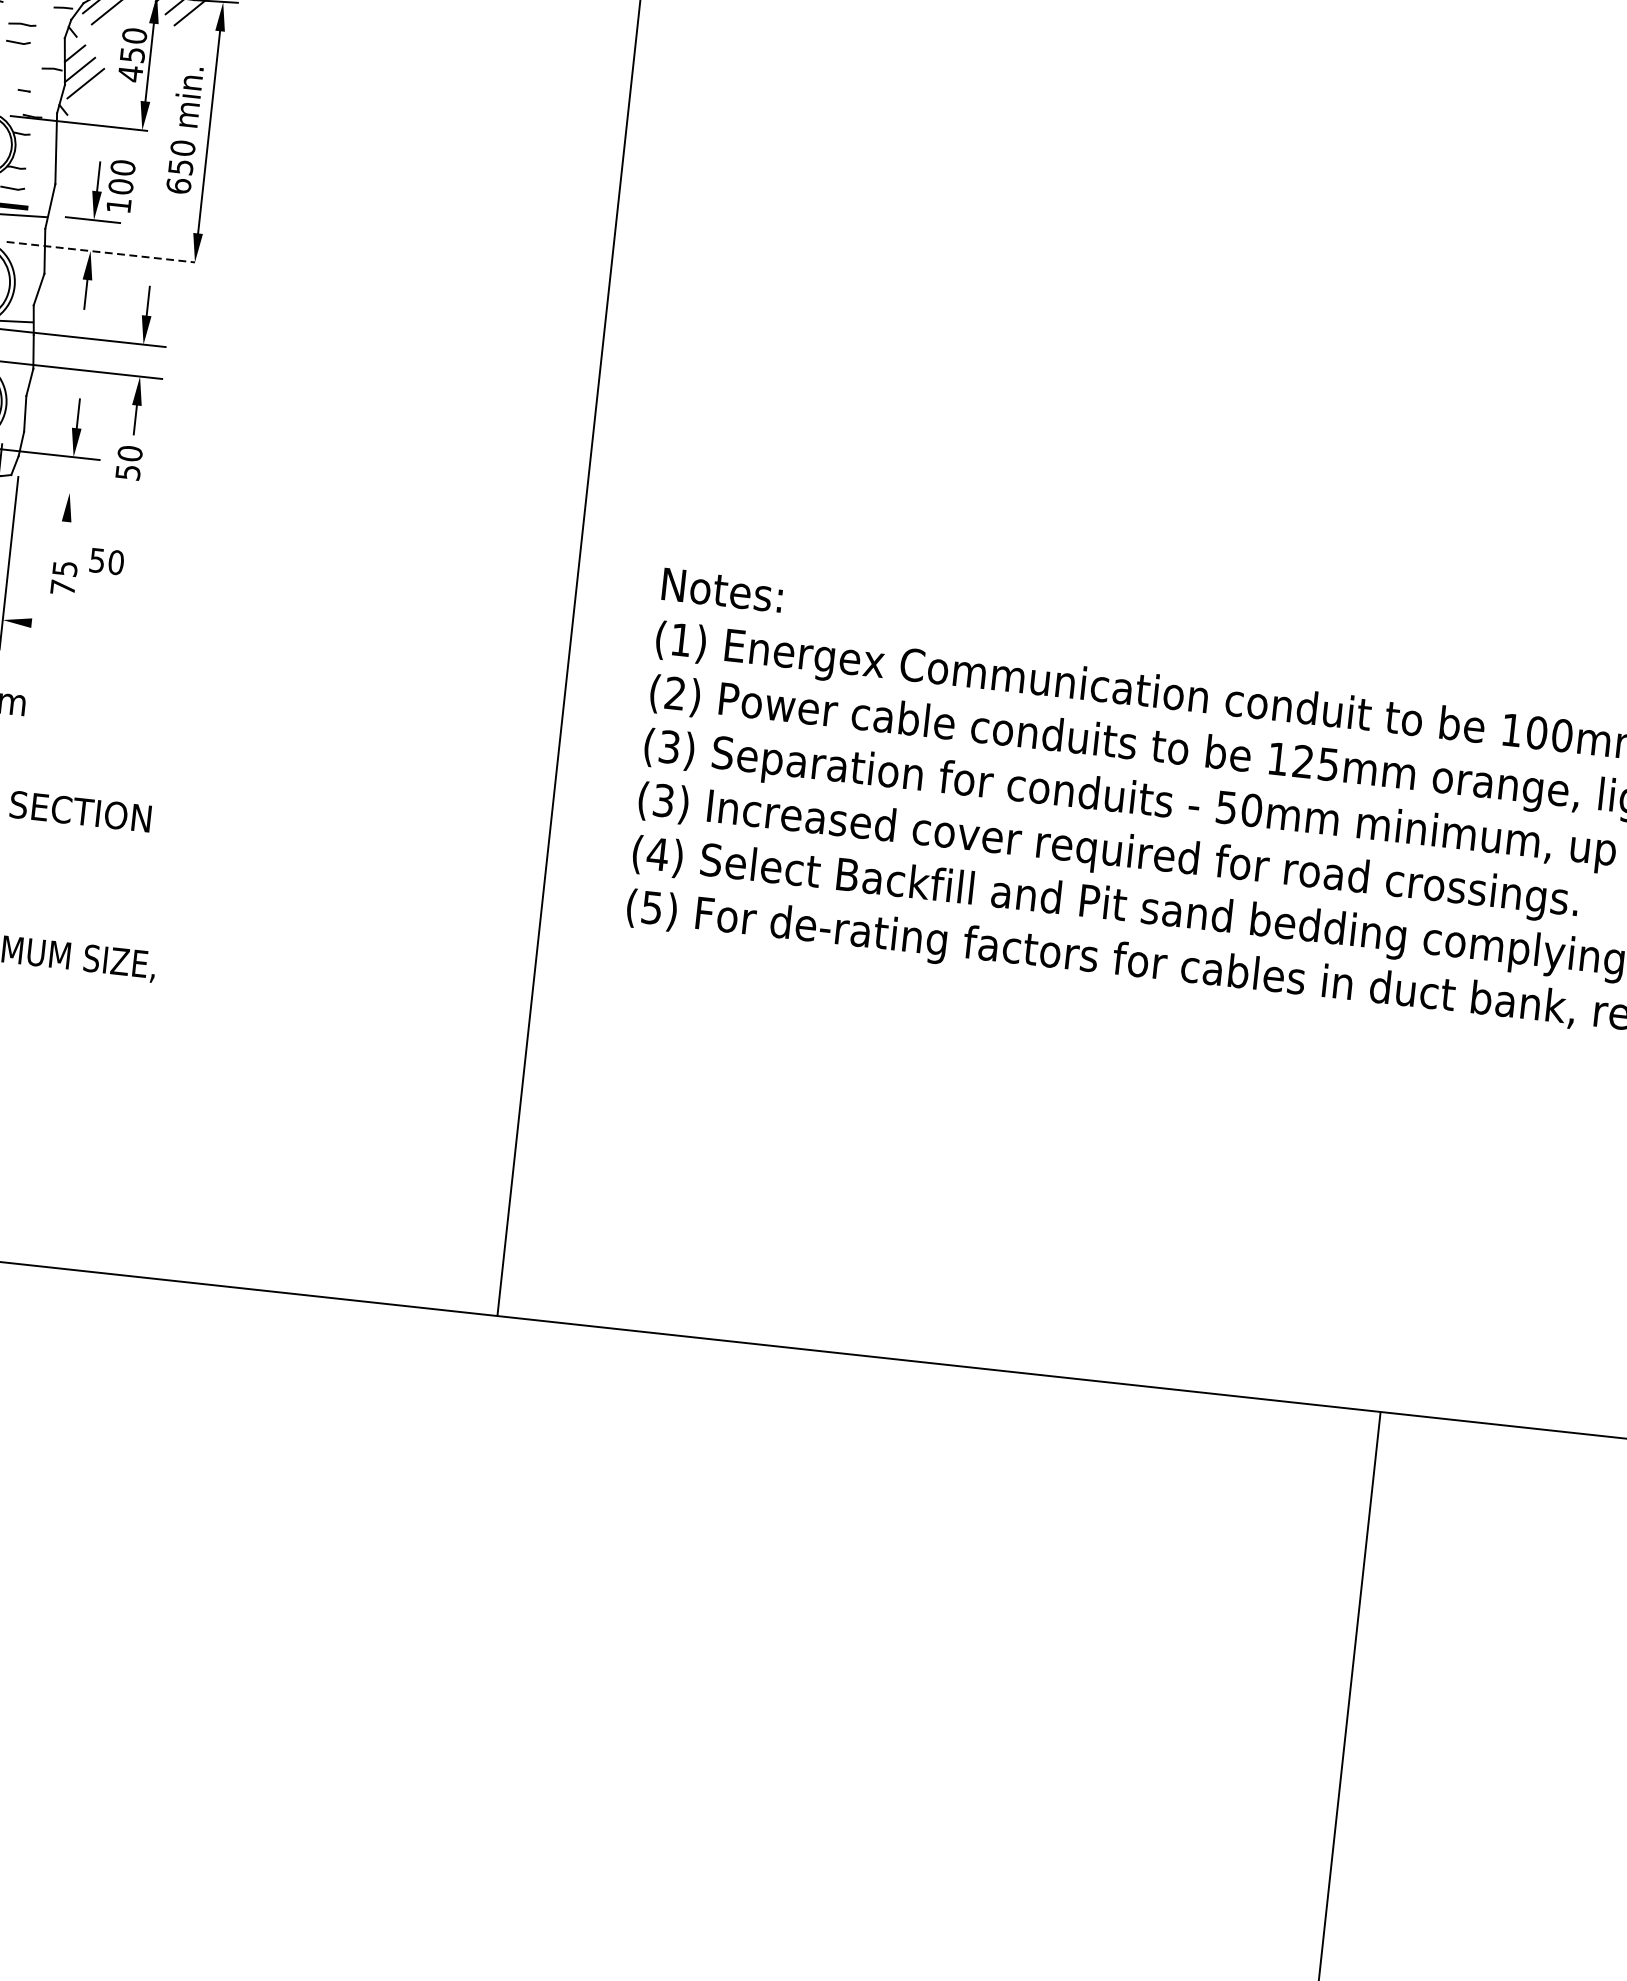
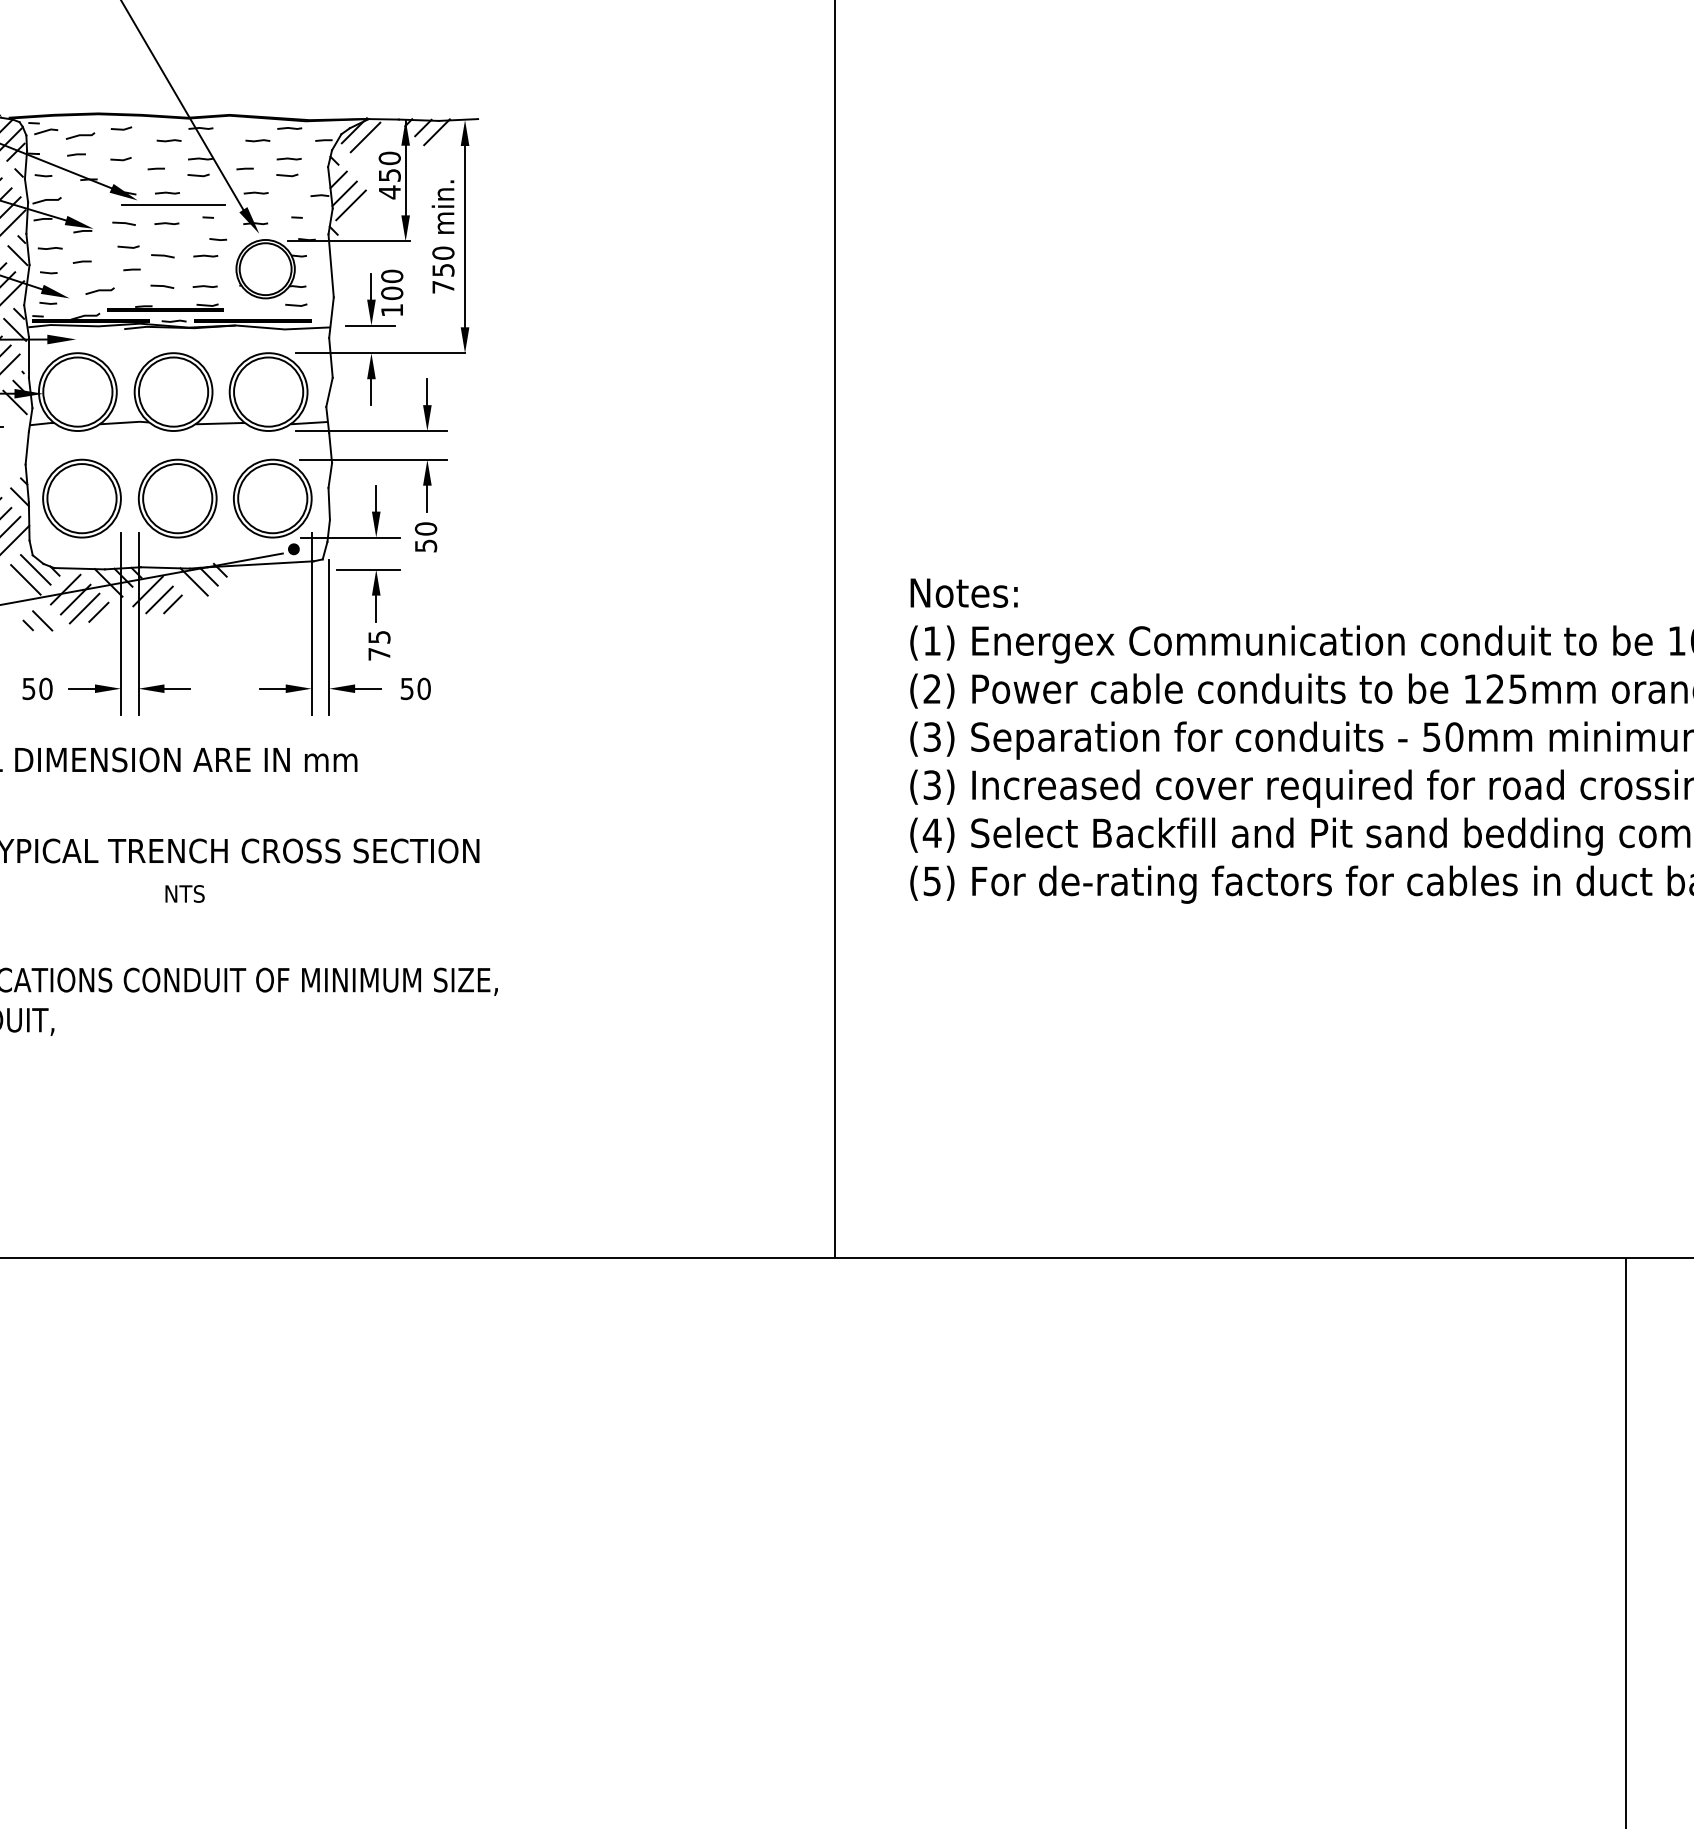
text: (179, 185) -> (443, 286), 650 -> 750
line: (101, 252) -> (381, 353), dashed -> solid
line: (61, 491) -> (368, 569), added
line: (65, 536) -> (376, 608), added
text: (106, 561) -> (415, 688), moved
line: (46, 624) -> (368, 688), added

